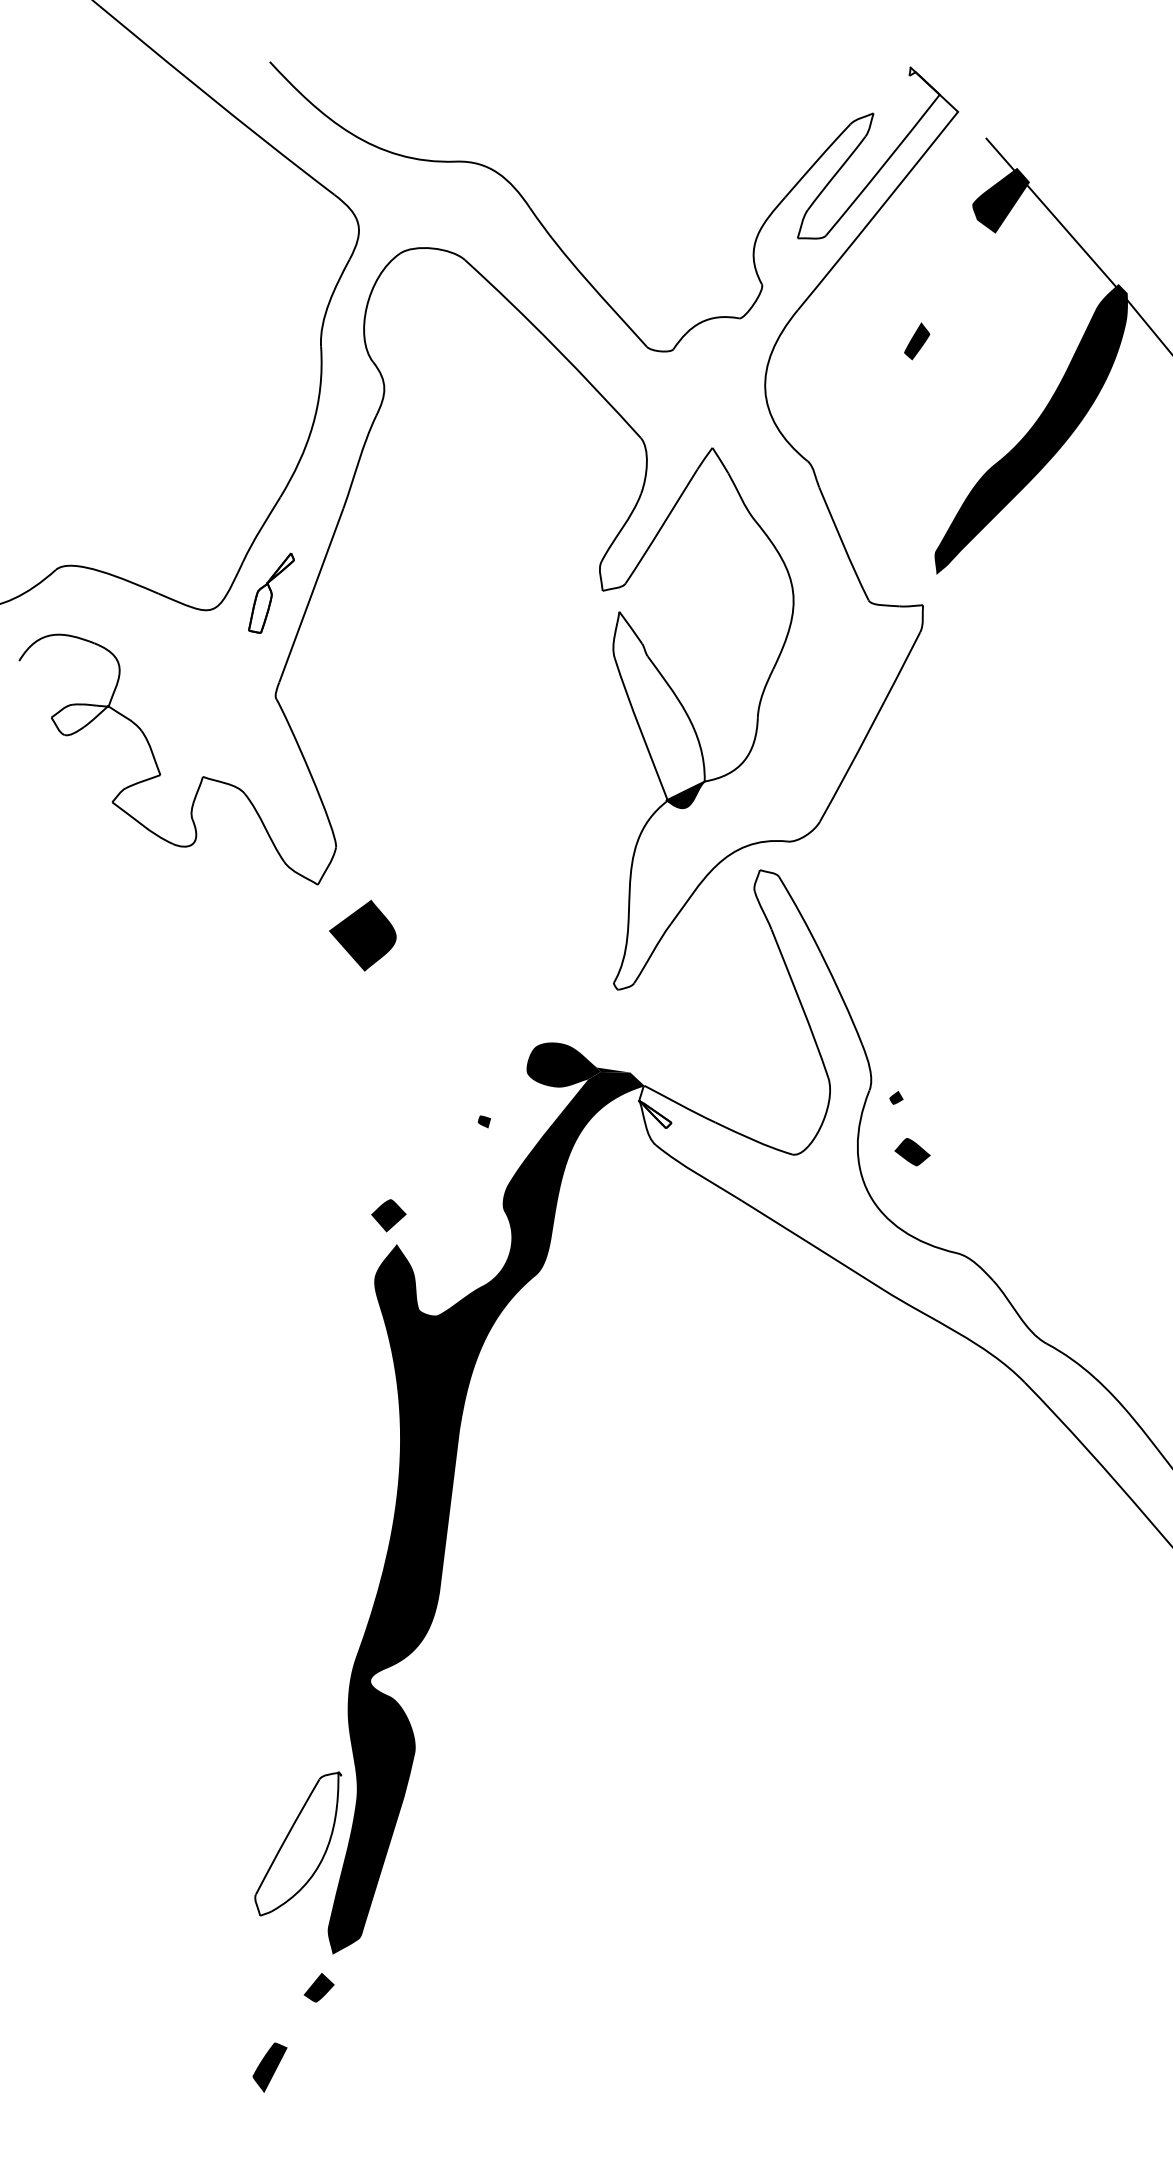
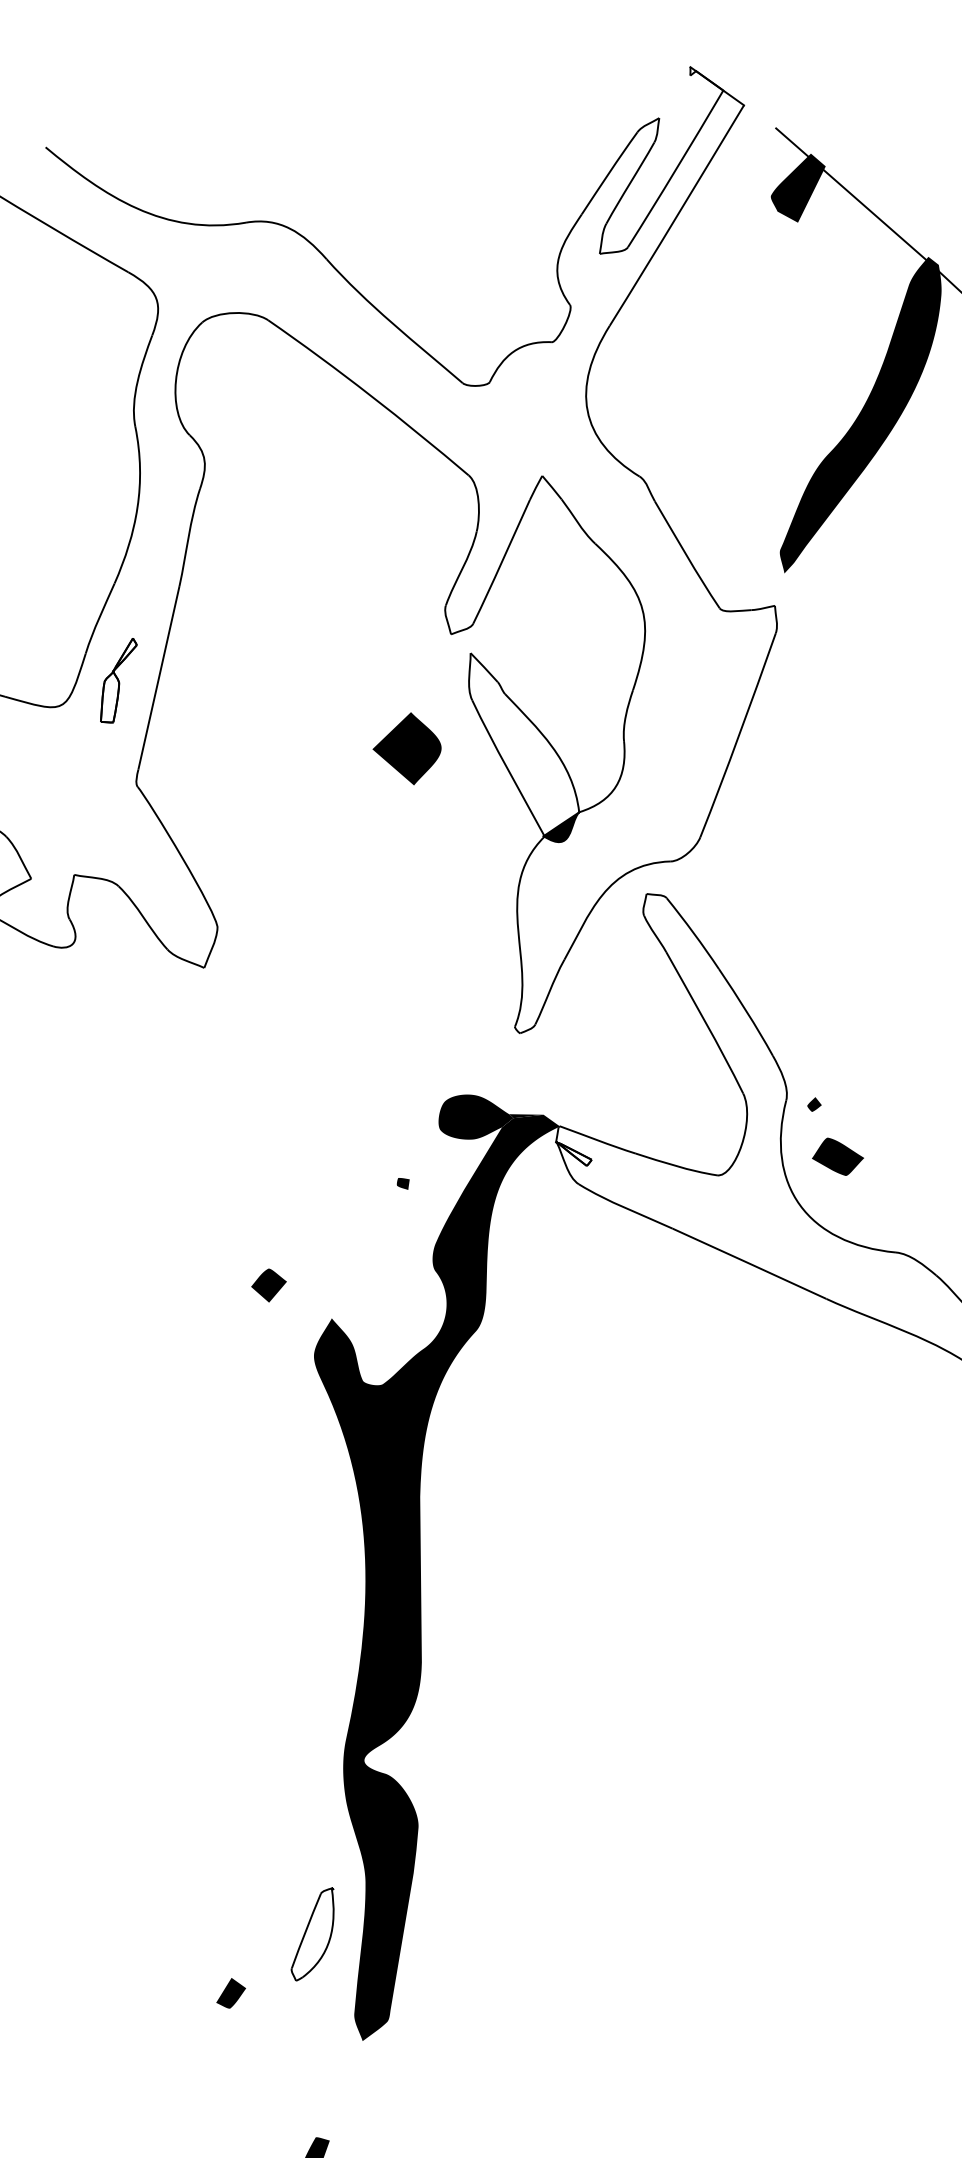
part: (917, 341) -> (734, 341), removed
part: (362, 935) -> (406, 749), moved
part: (912, 1152) -> (837, 1157), size x1.4
part: (388, 1215) -> (268, 1285), moved
part: (298, 1843) -> (313, 1934), size x0.6
part: (318, 1987) -> (230, 1993), moved

